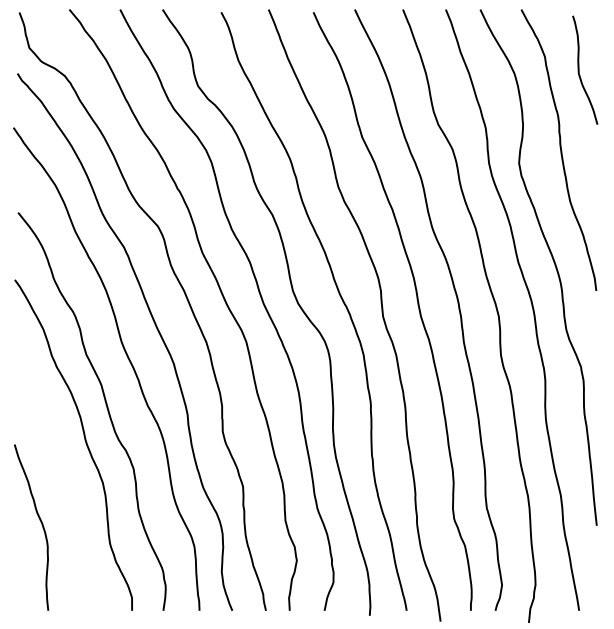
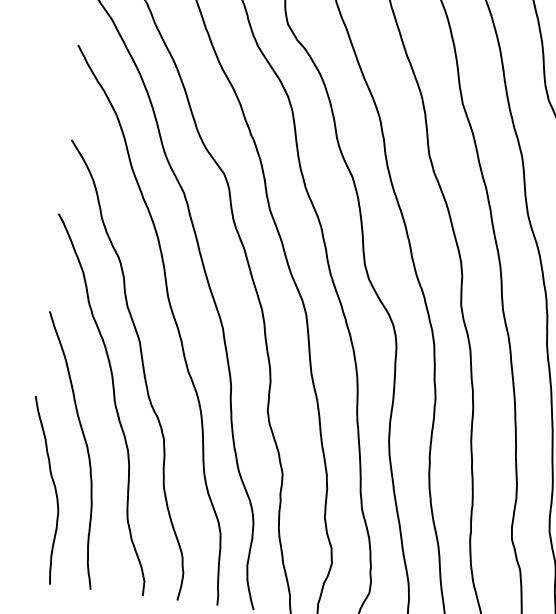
curve: (64, 482) -> (85, 444), added

